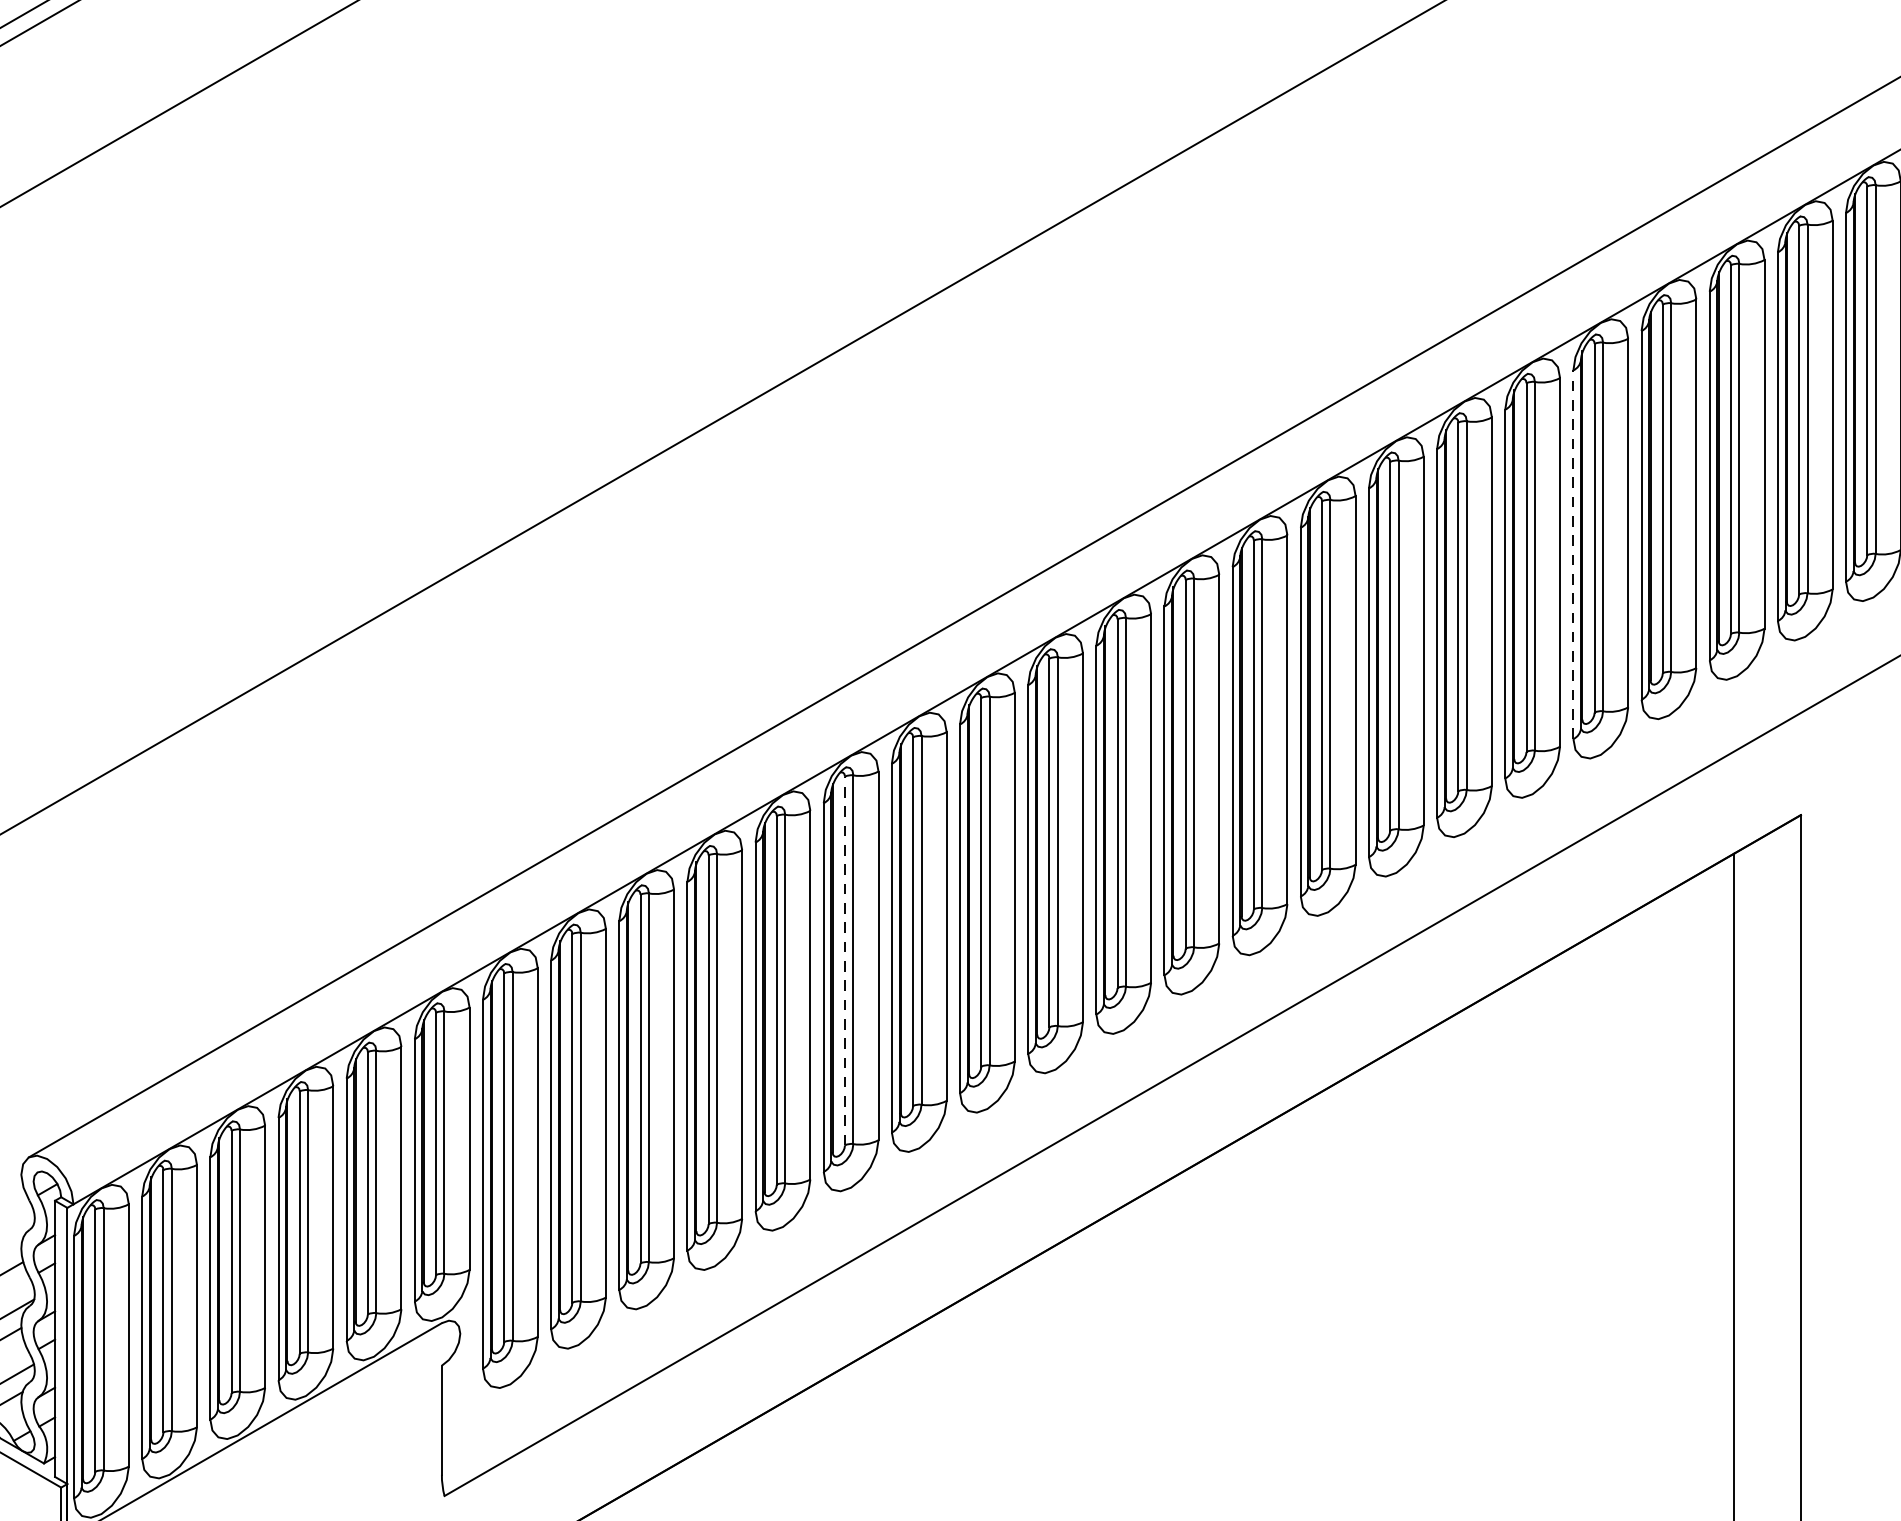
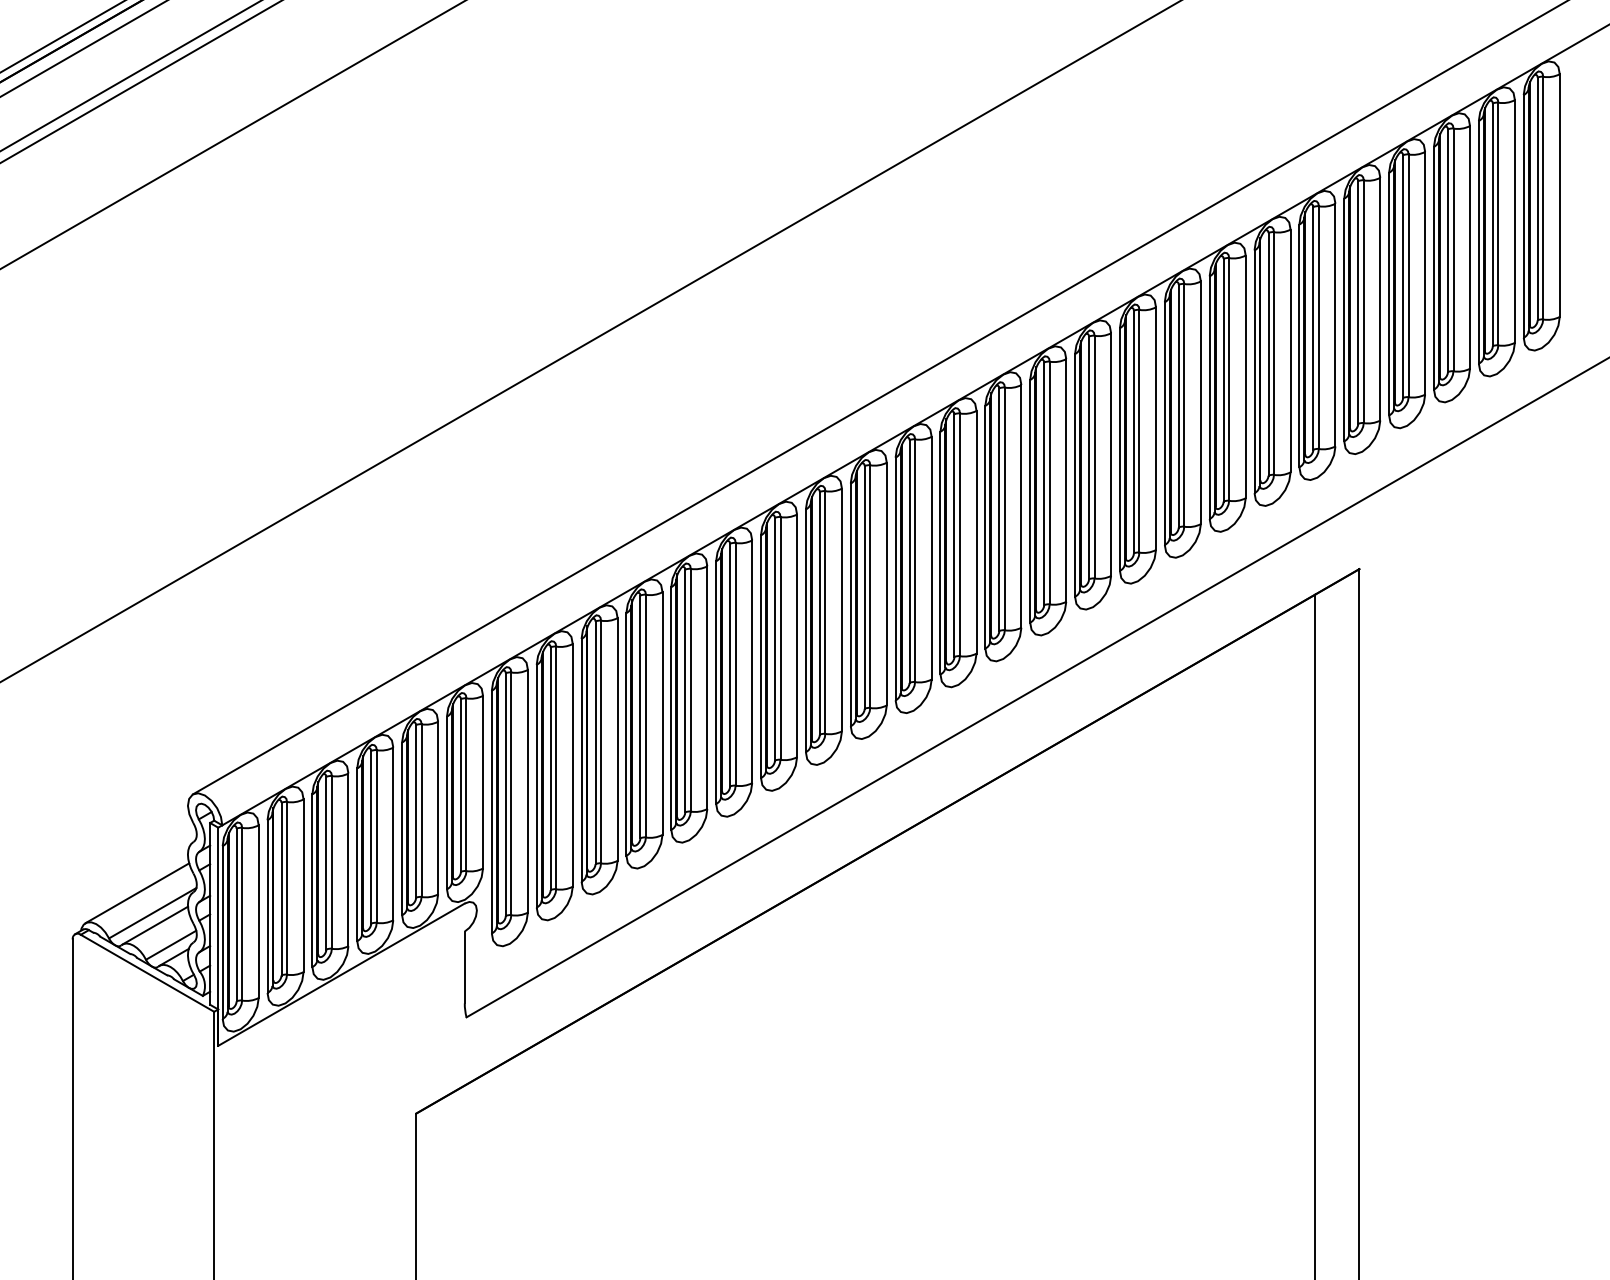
line: (1573, 554) -> (1209, 397), dashed -> solid
line: (845, 960) -> (730, 664), dashed -> solid

